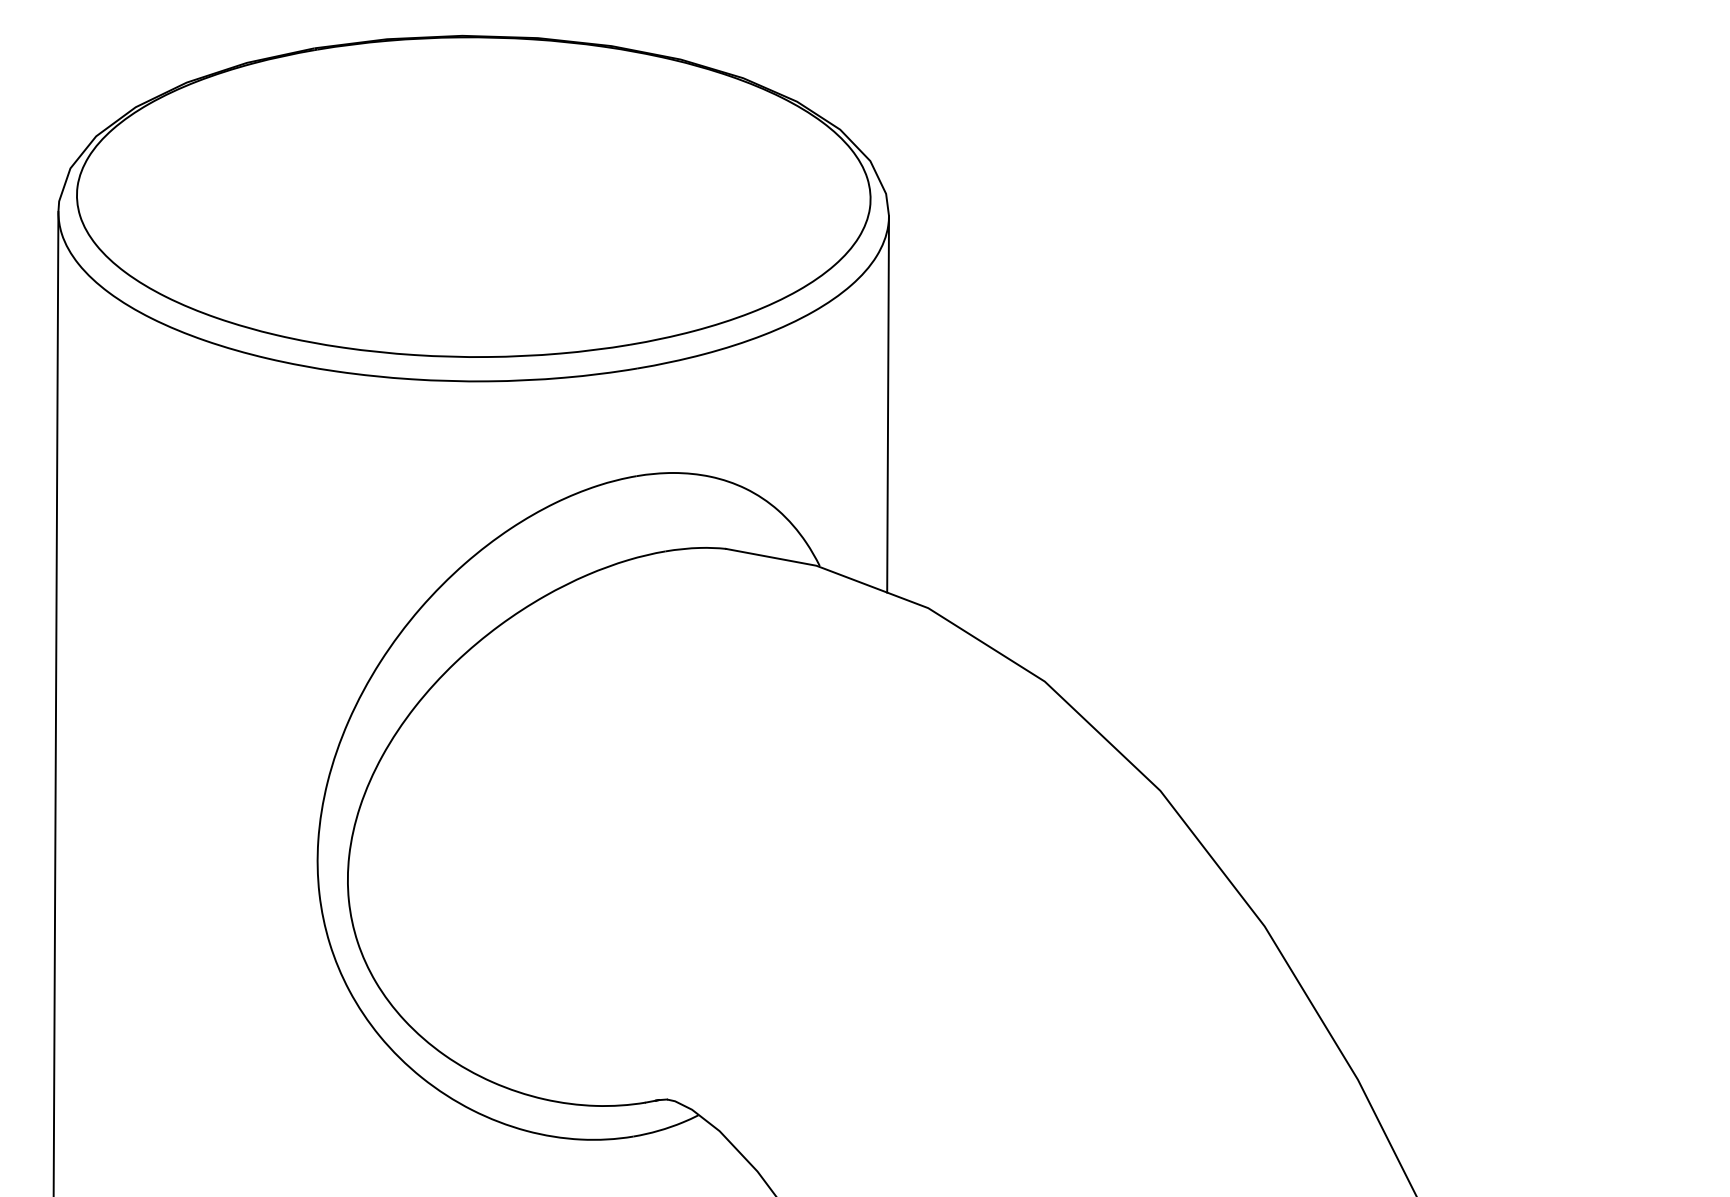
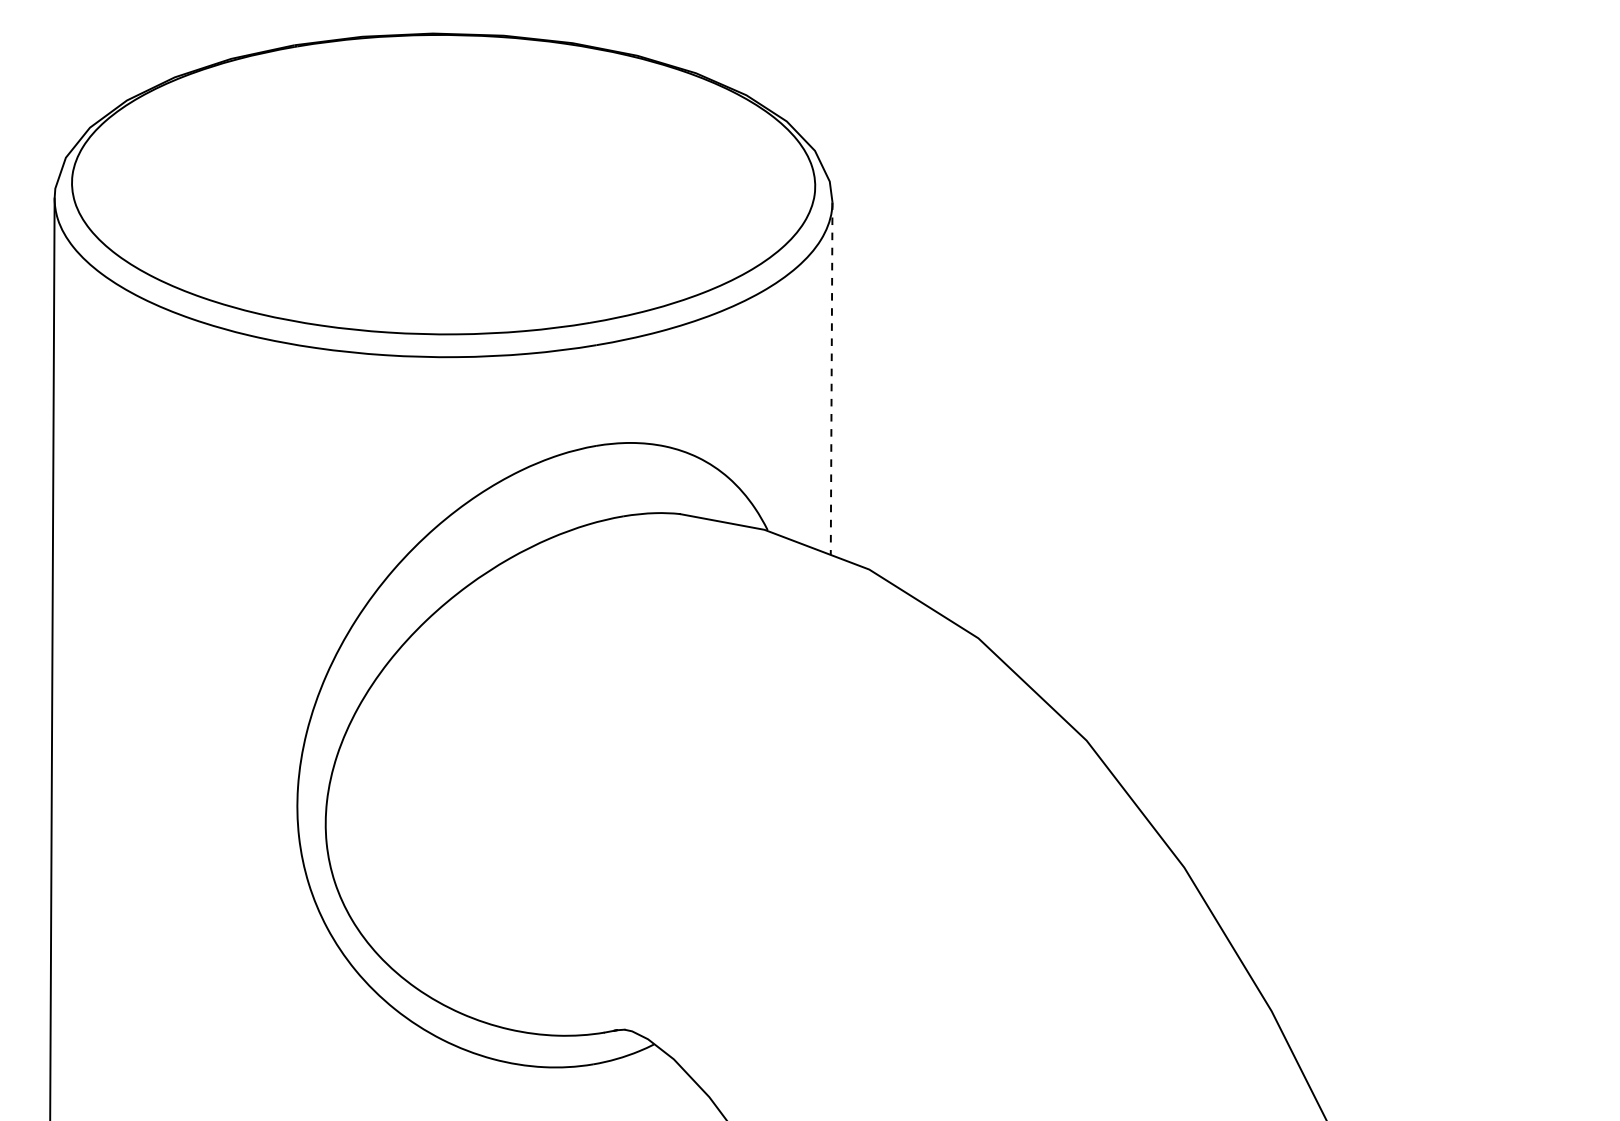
line: (888, 404) -> (832, 378), solid -> dashed

